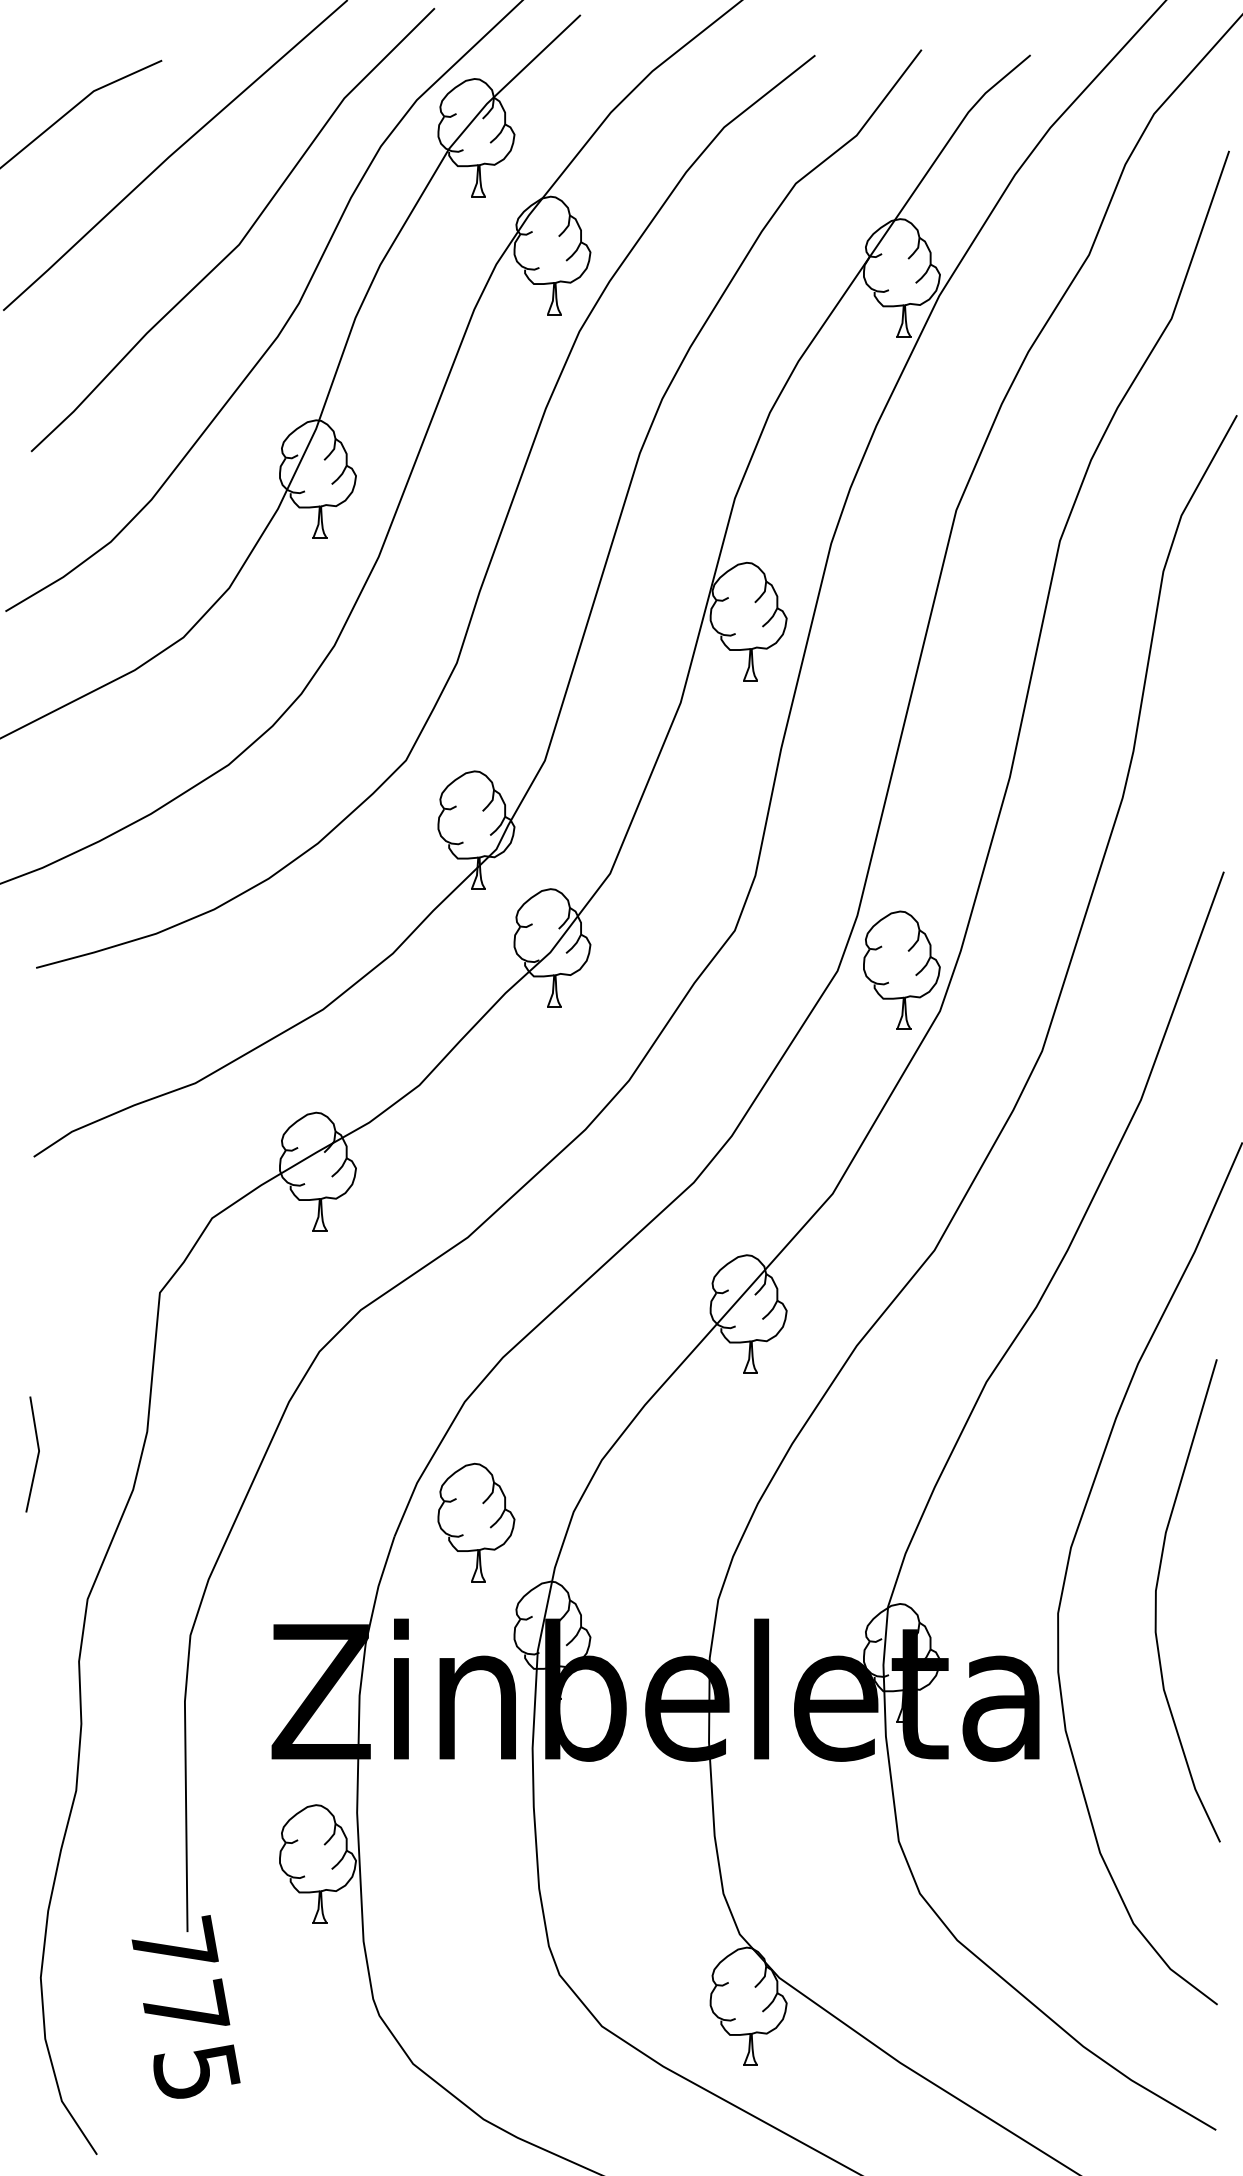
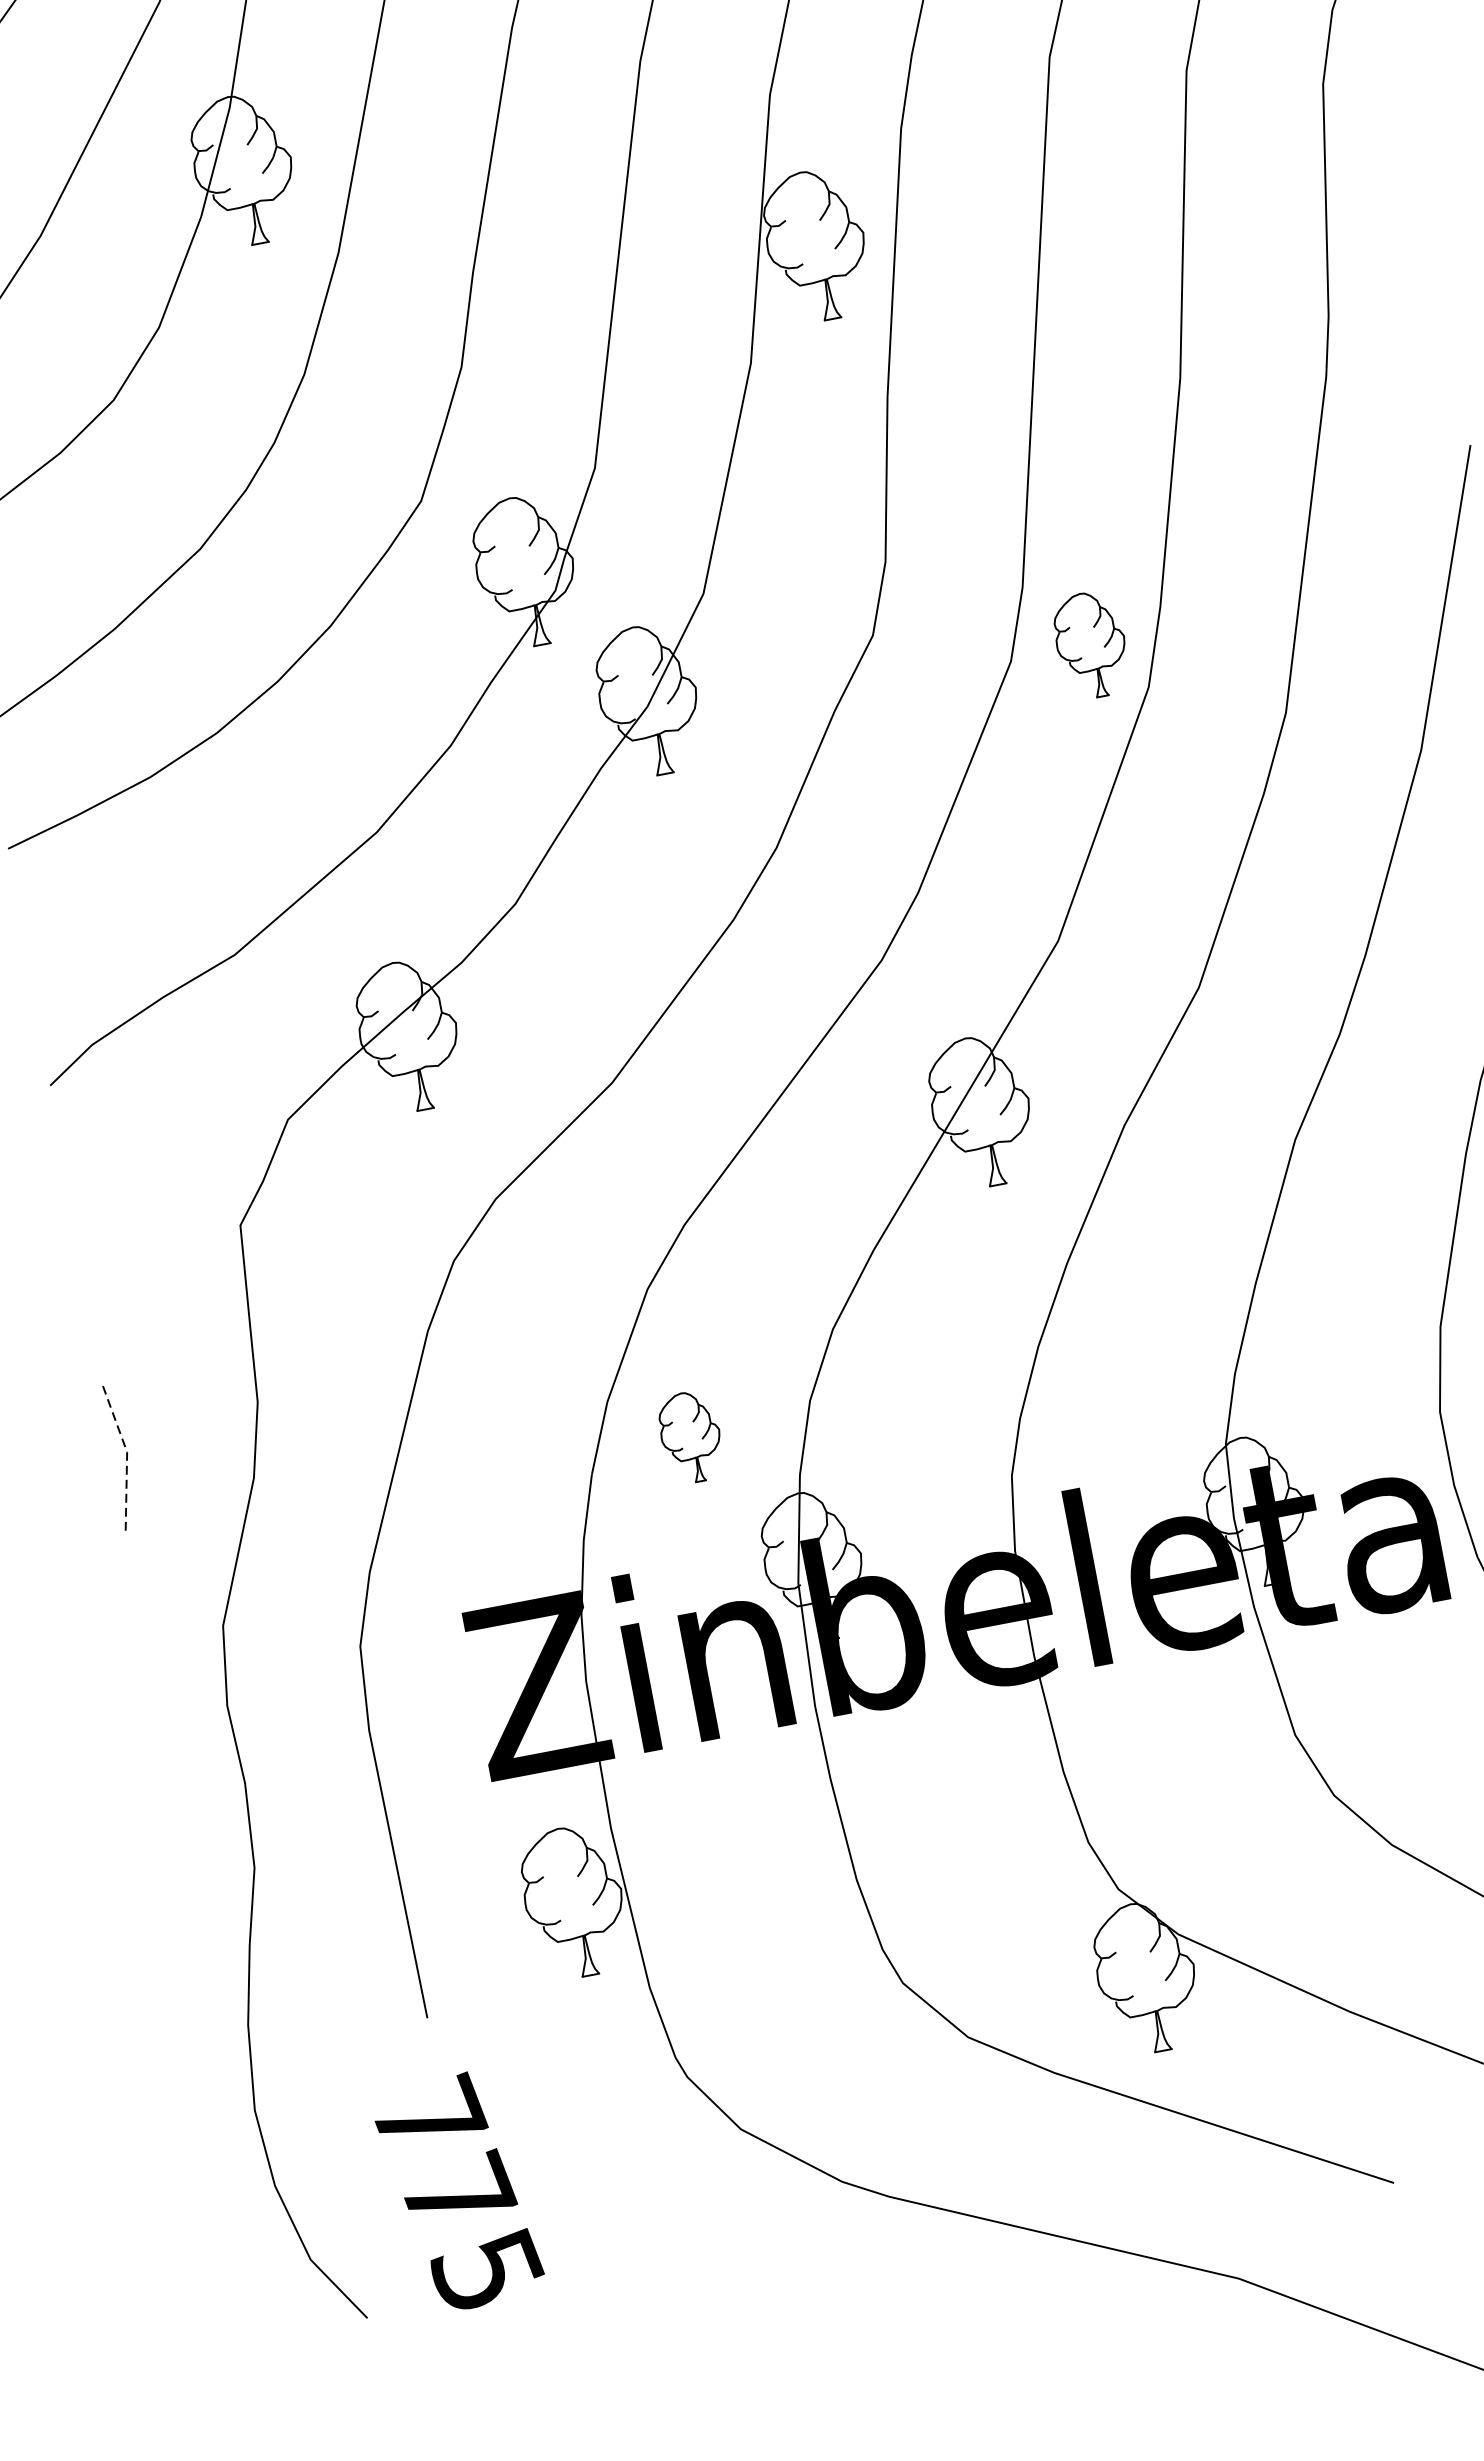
part: (901, 969) -> (1090, 644), size x0.7
line: (38, 1454) -> (127, 1456), solid -> dashed
part: (476, 1522) -> (691, 1437), size x0.6
text: (185, 2006) -> (457, 2191), moved

